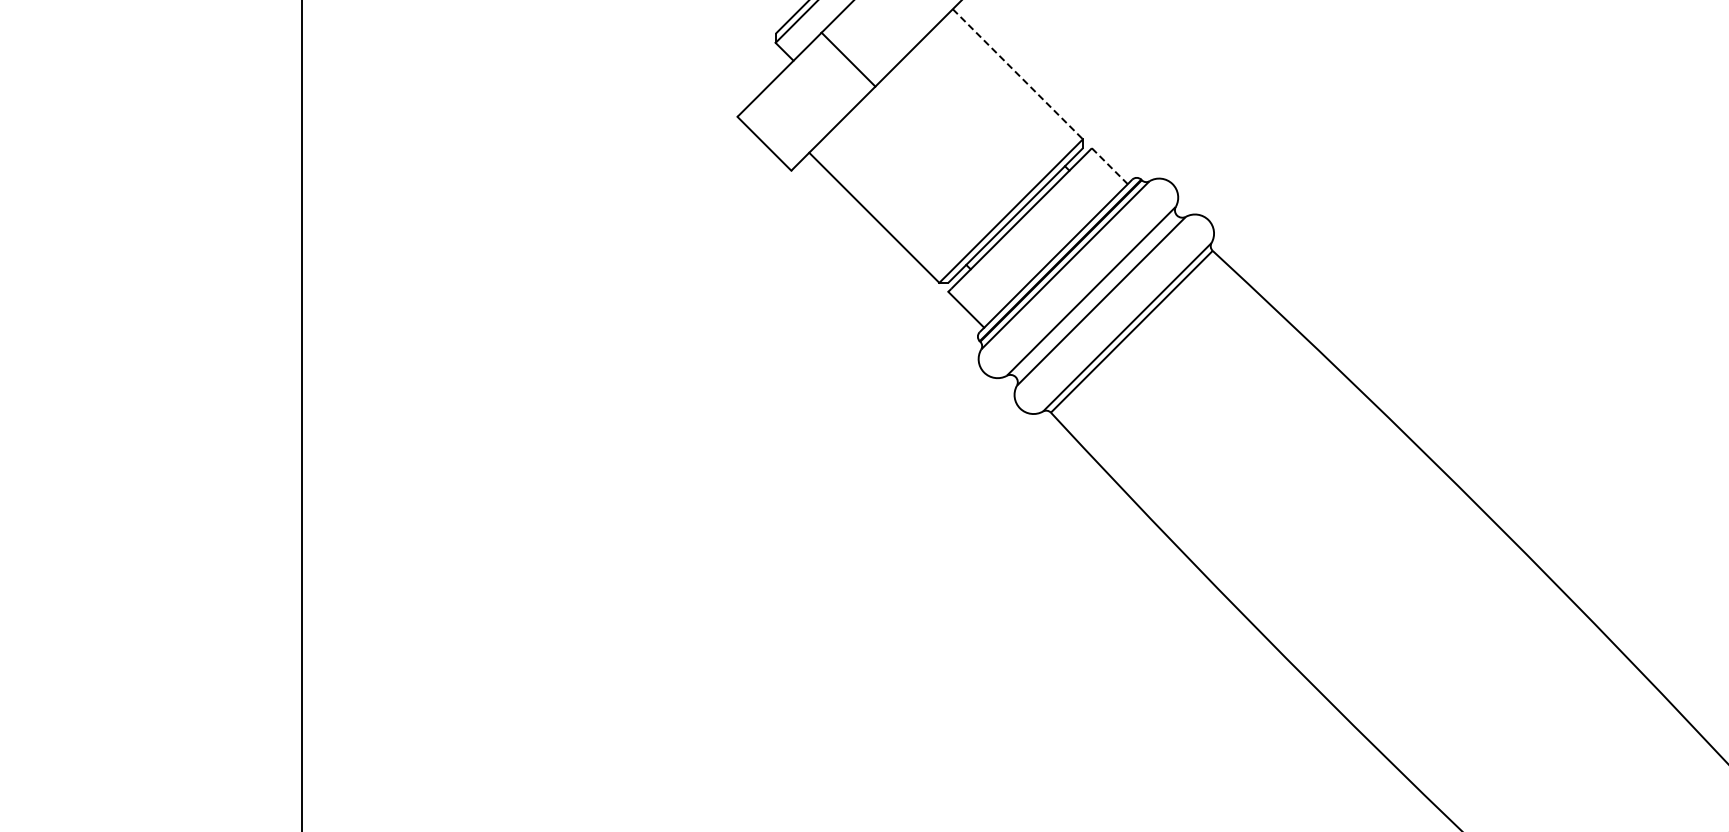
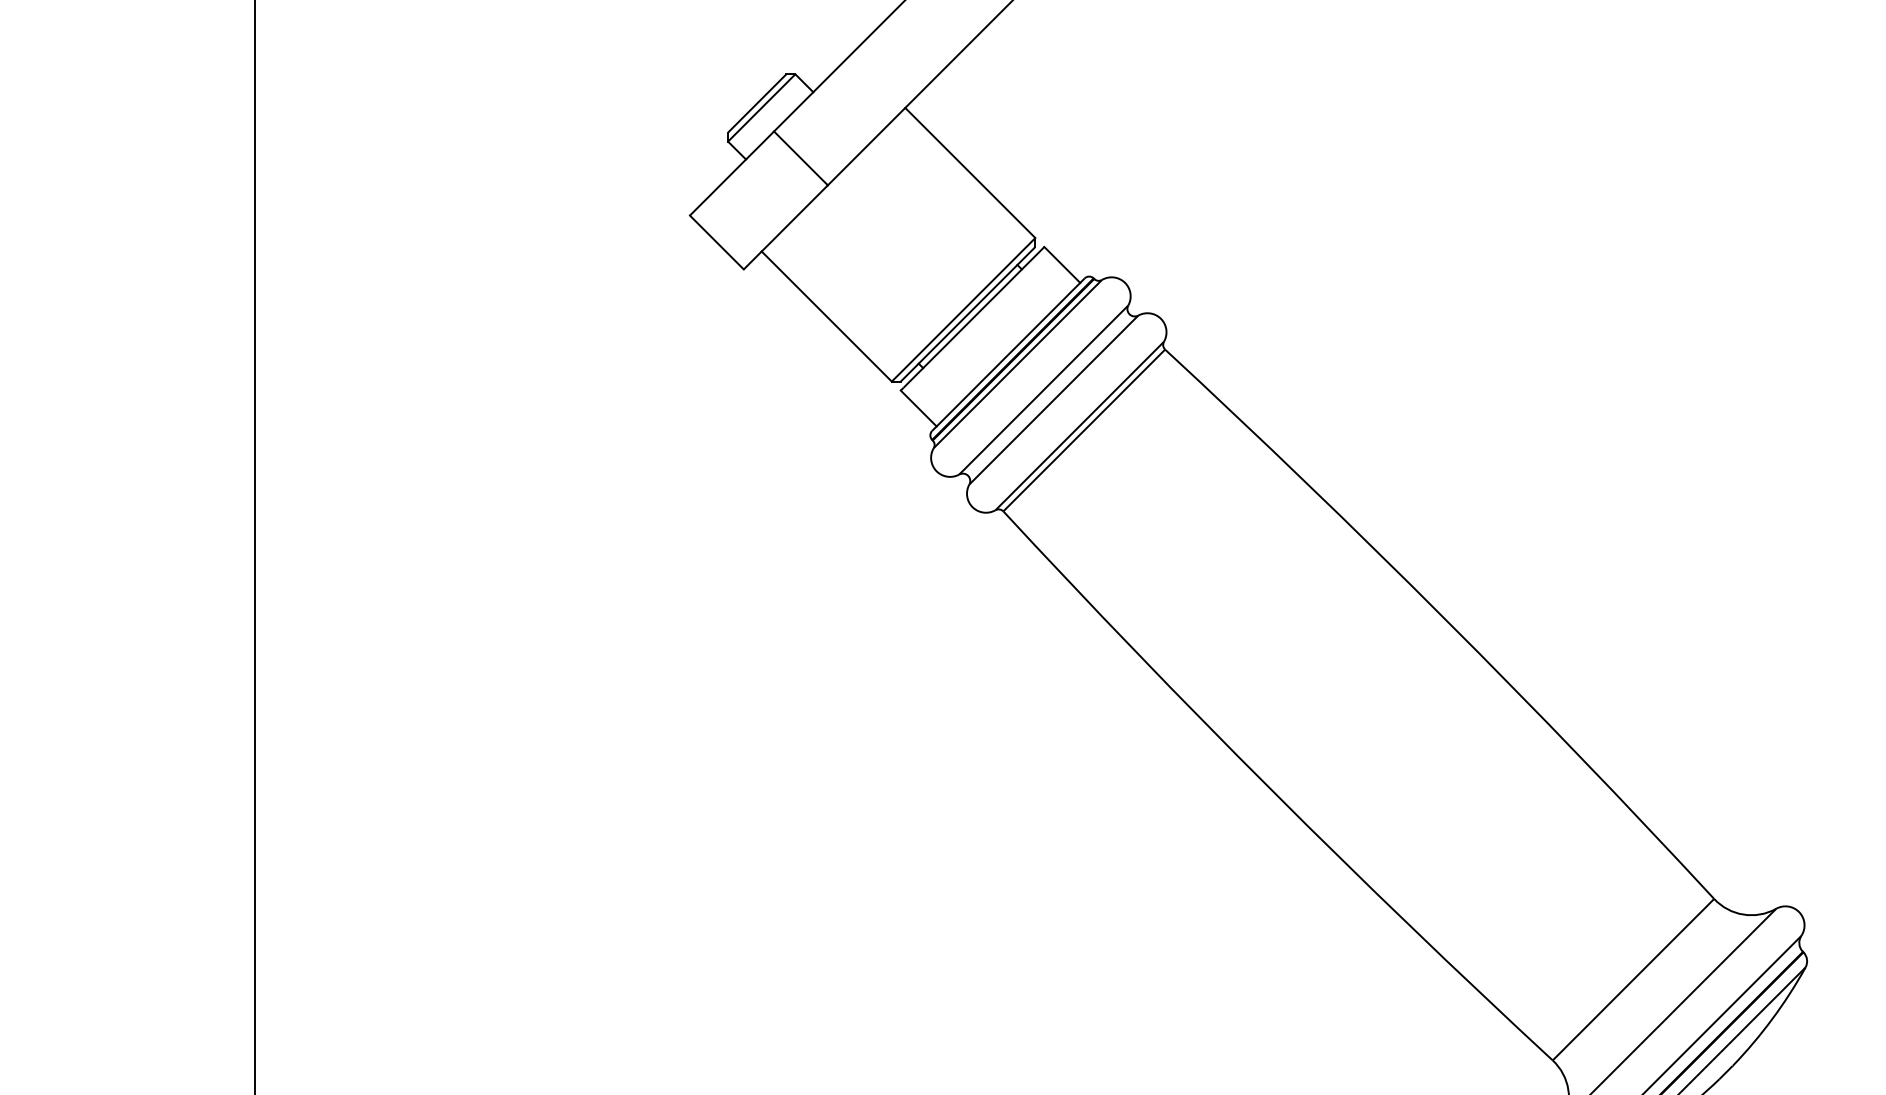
line: (1018, 74) -> (970, 173), dashed -> solid
line: (1110, 166) -> (1062, 265), dashed -> solid

